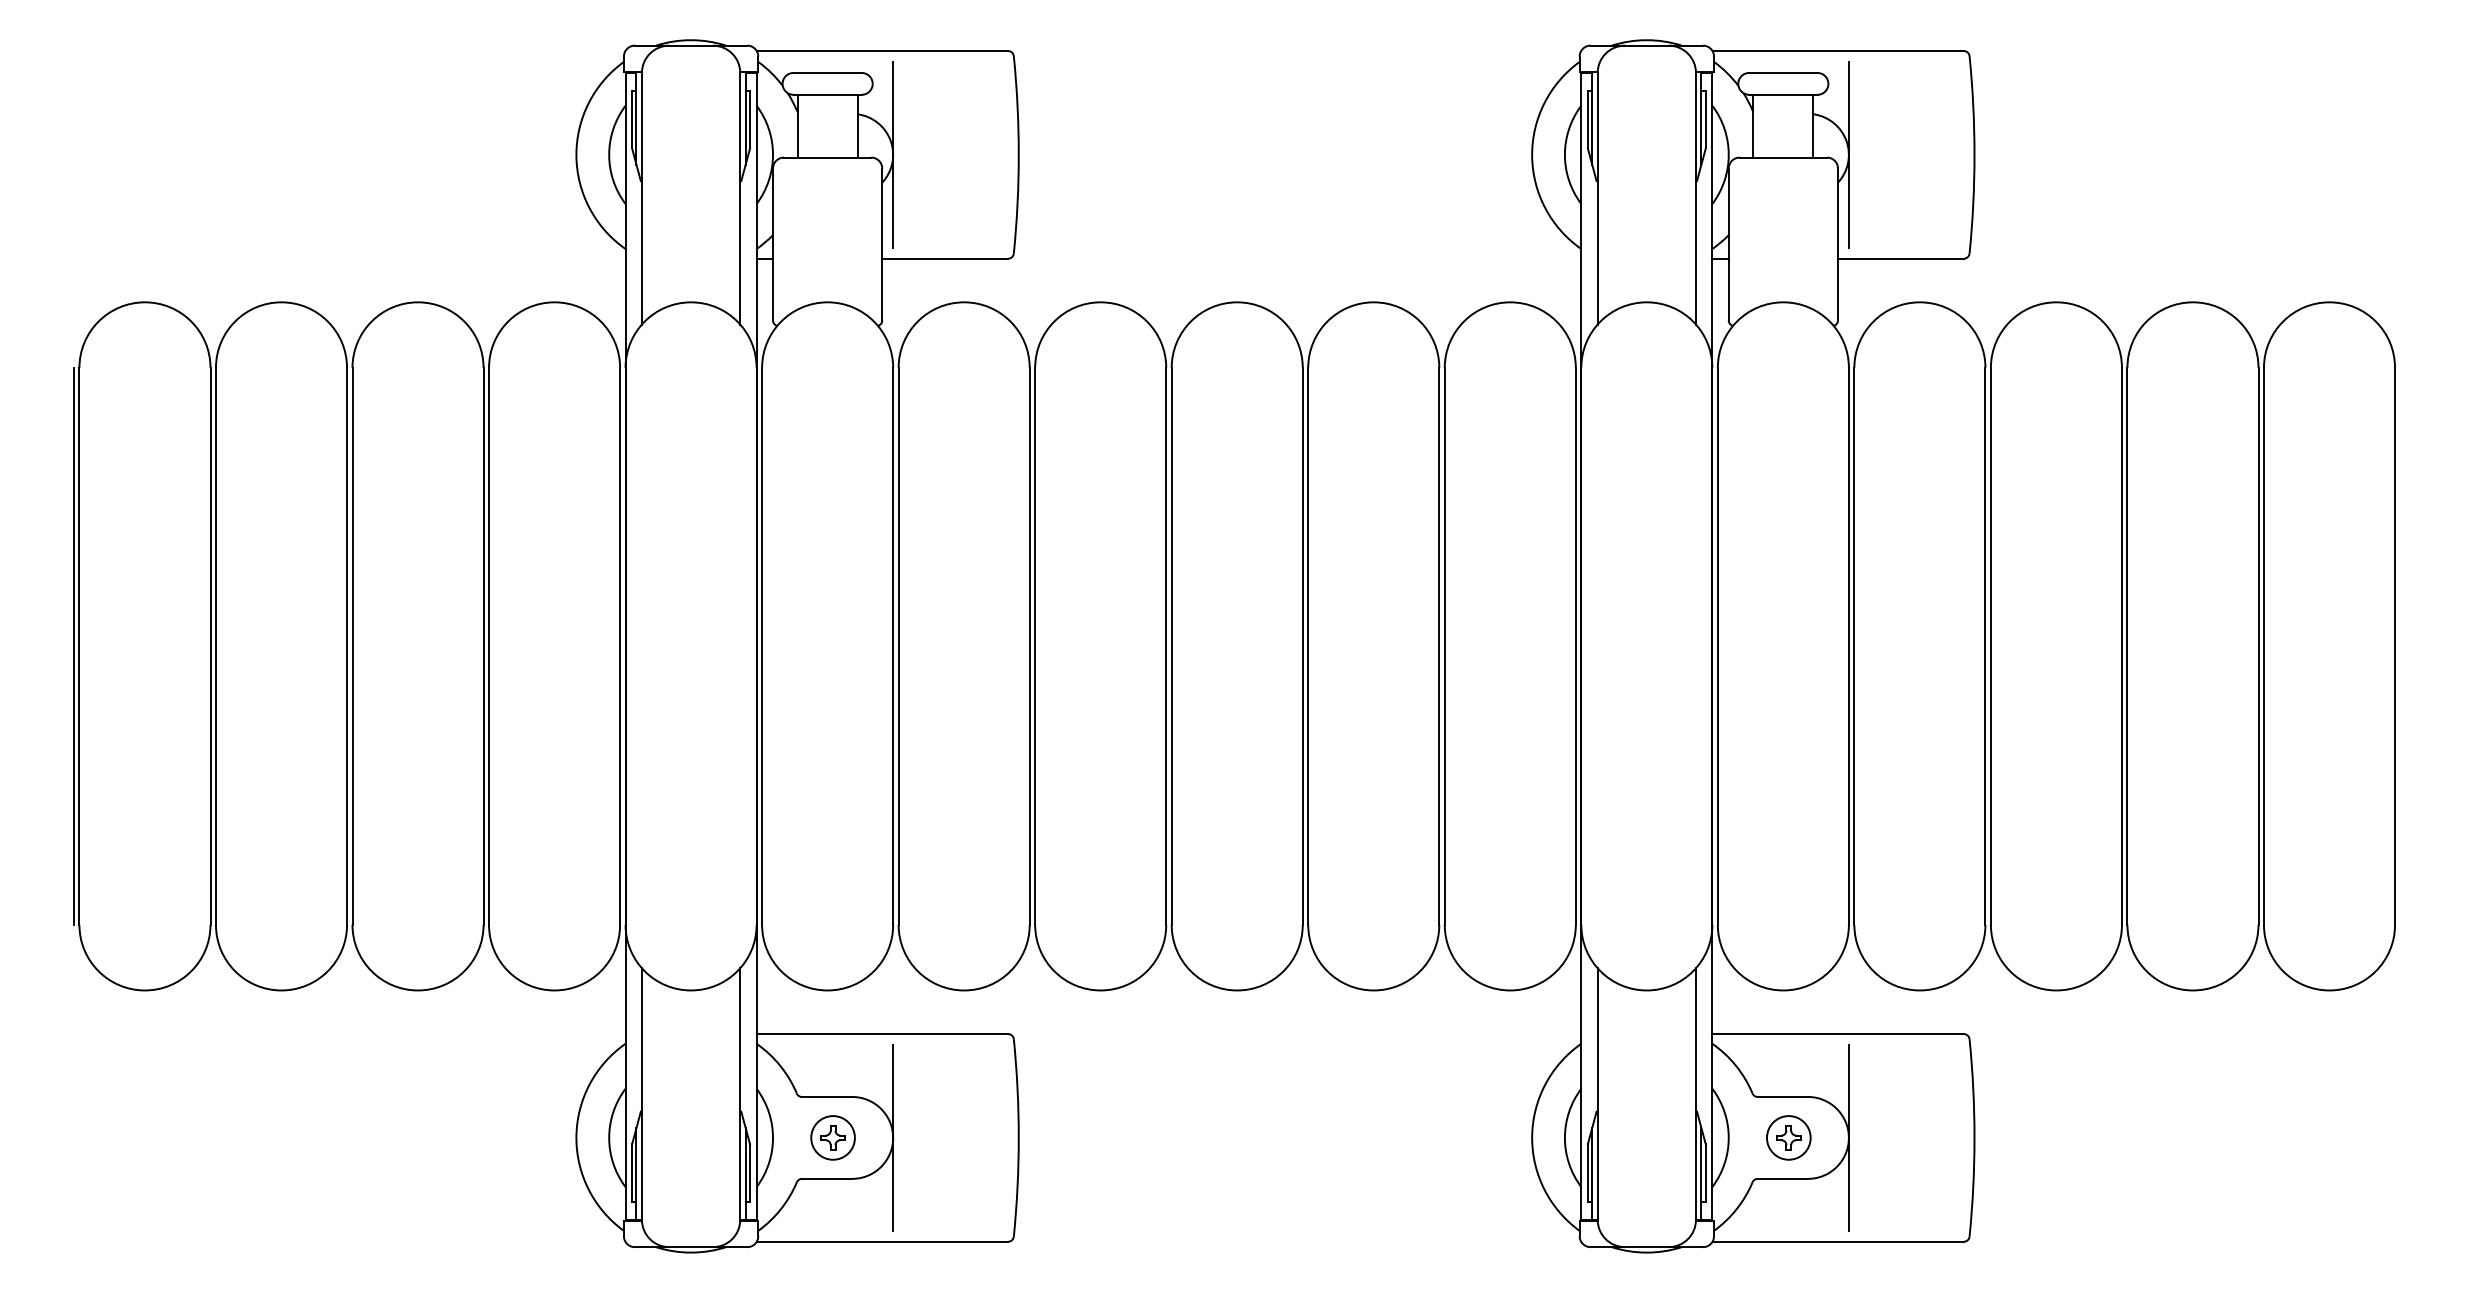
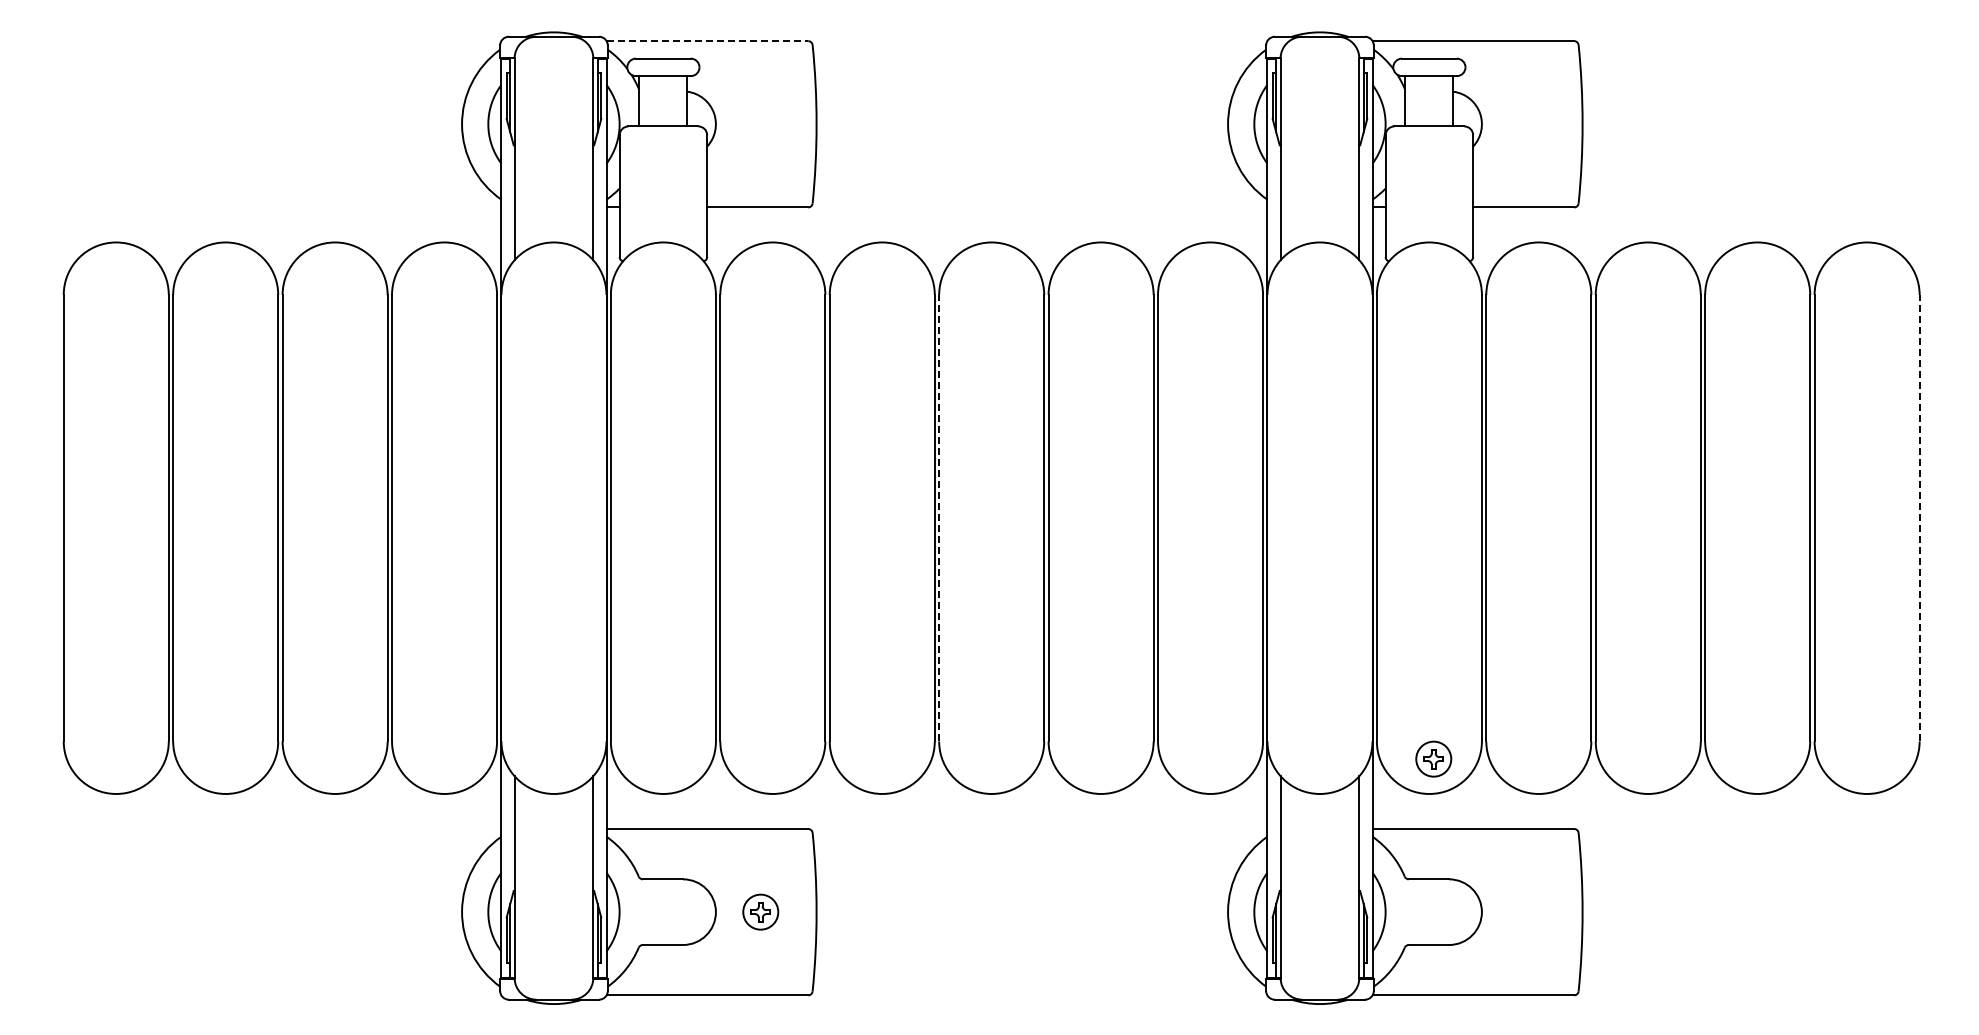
line: (882, 51) -> (707, 41), solid -> dashed
line: (892, 153) -> (715, 123), removed
line: (1848, 153) -> (1481, 123), removed
line: (74, 645) -> (59, 517), removed
line: (1172, 645) -> (939, 517), solid -> dashed
line: (2394, 645) -> (1919, 517), solid -> dashed
part: (832, 1137) -> (760, 911), moved
line: (892, 1137) -> (715, 911), removed
part: (1788, 1137) -> (1433, 758), moved
line: (1848, 1137) -> (1481, 911), removed

